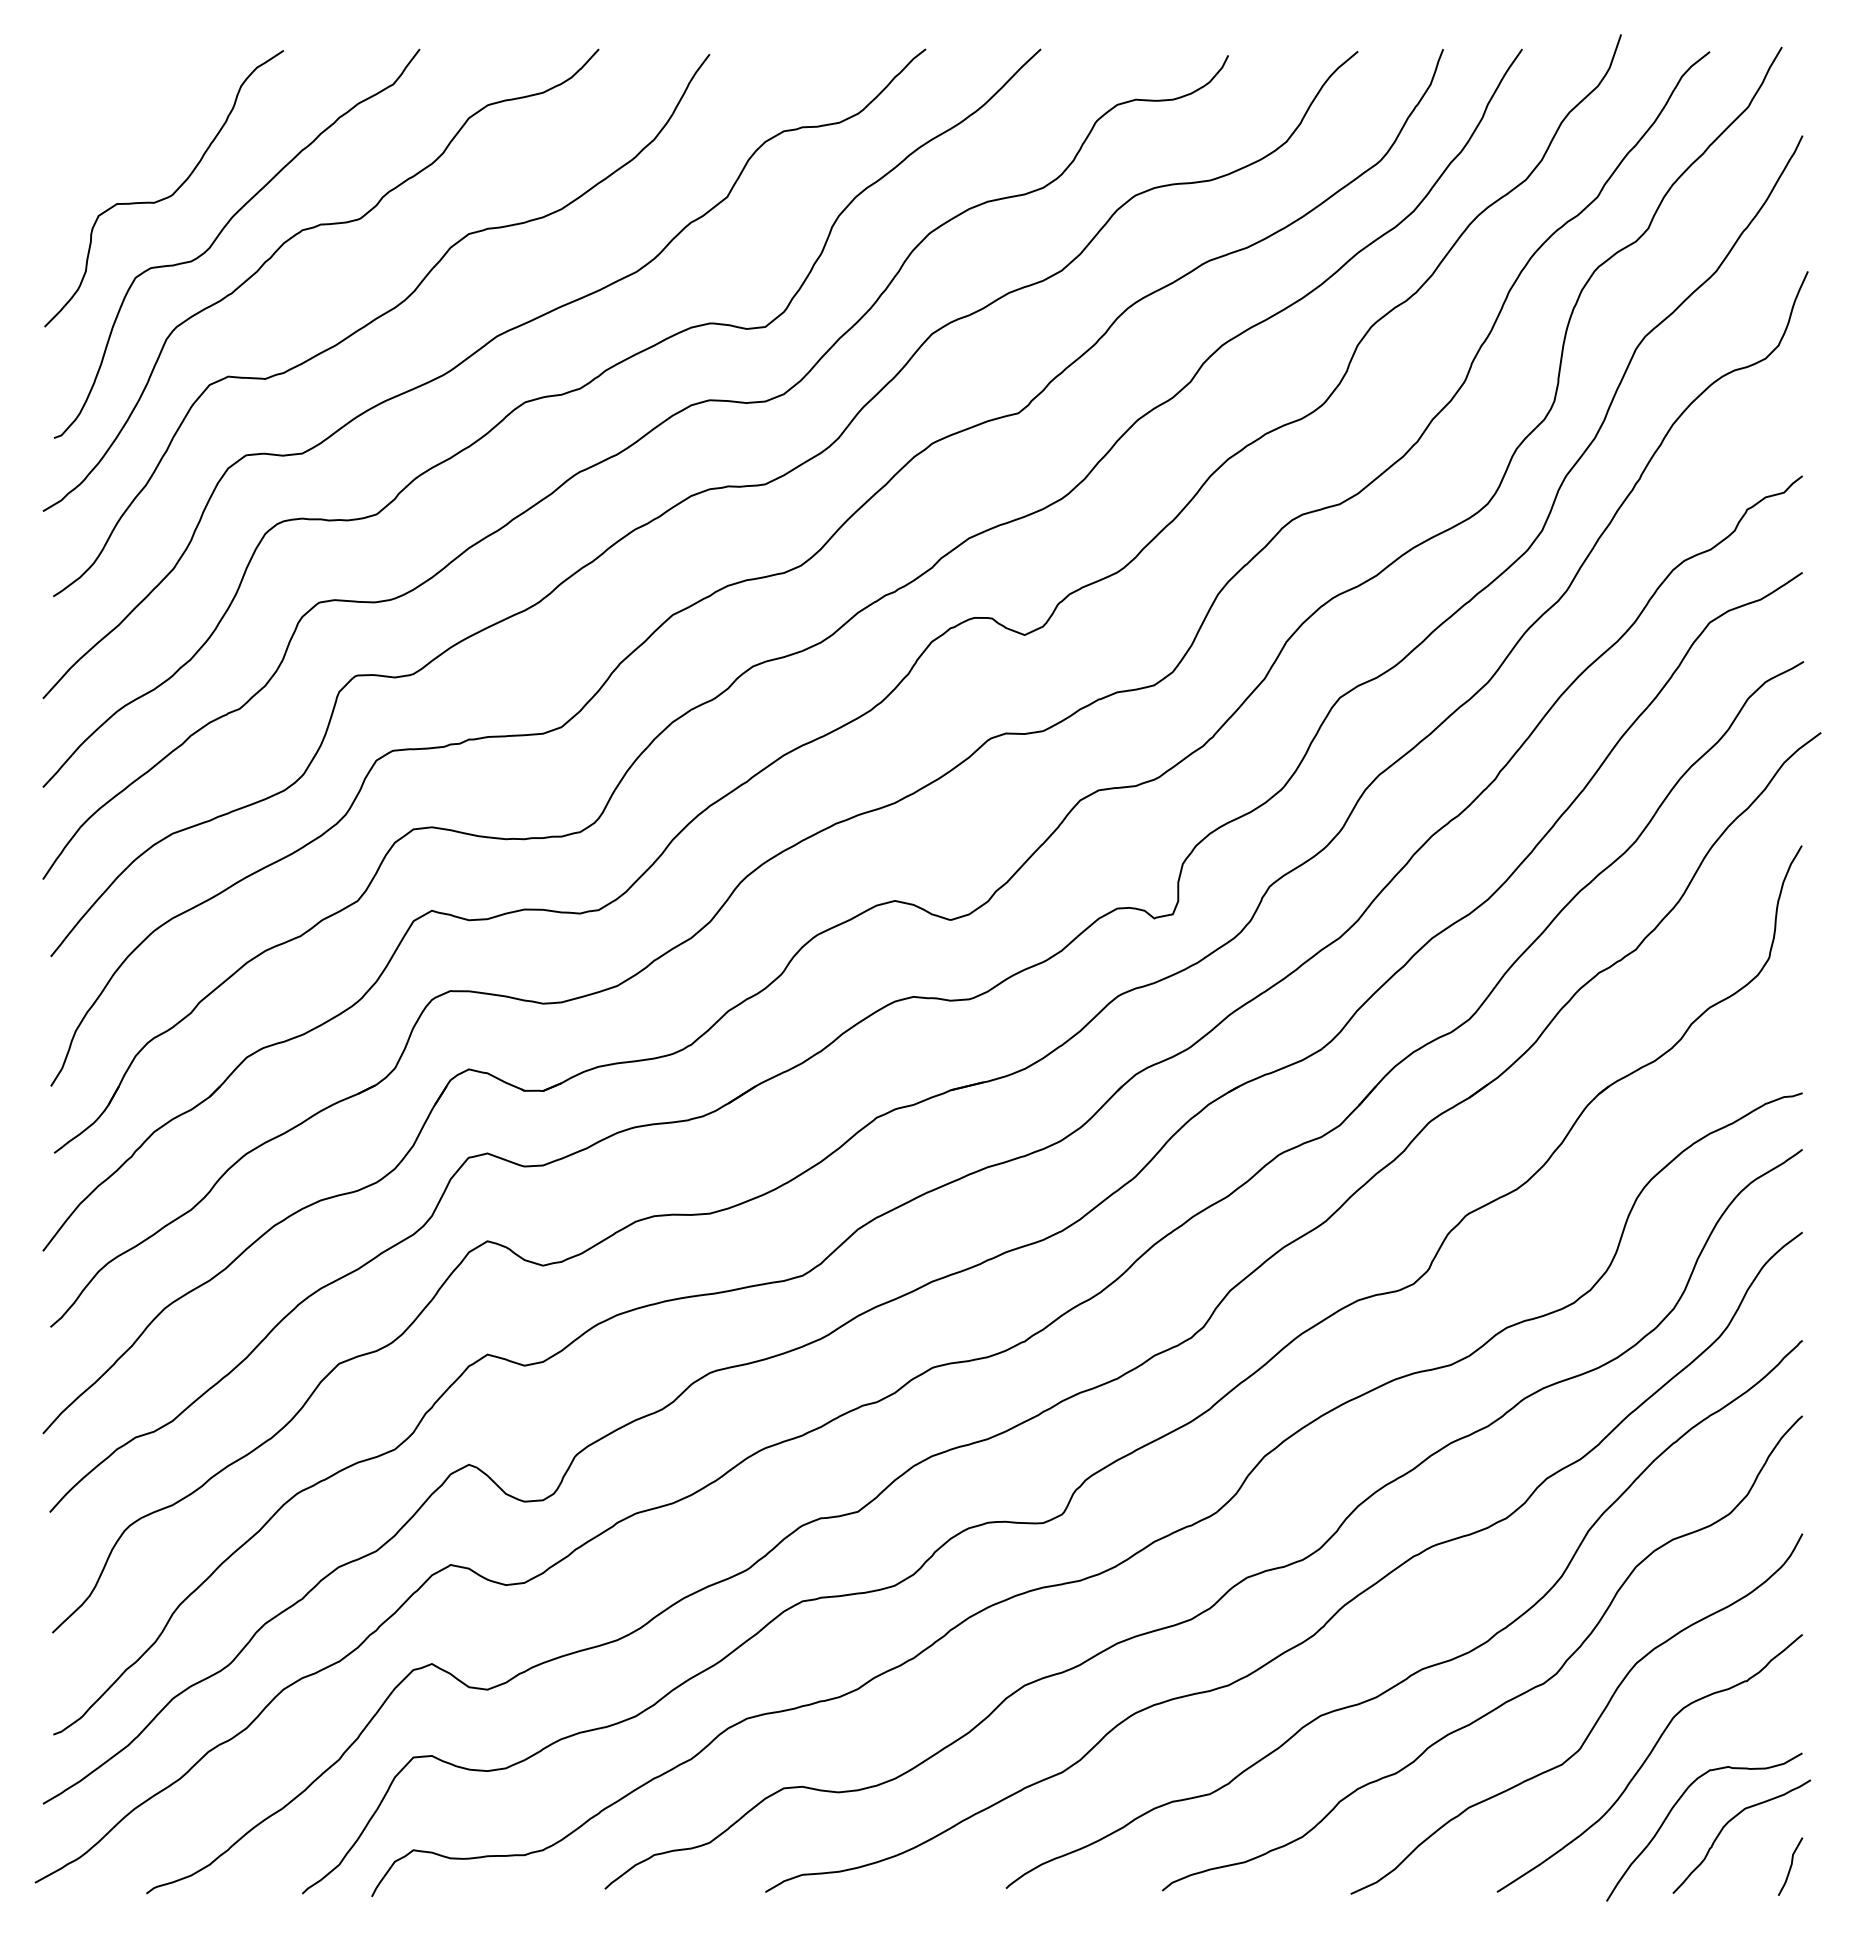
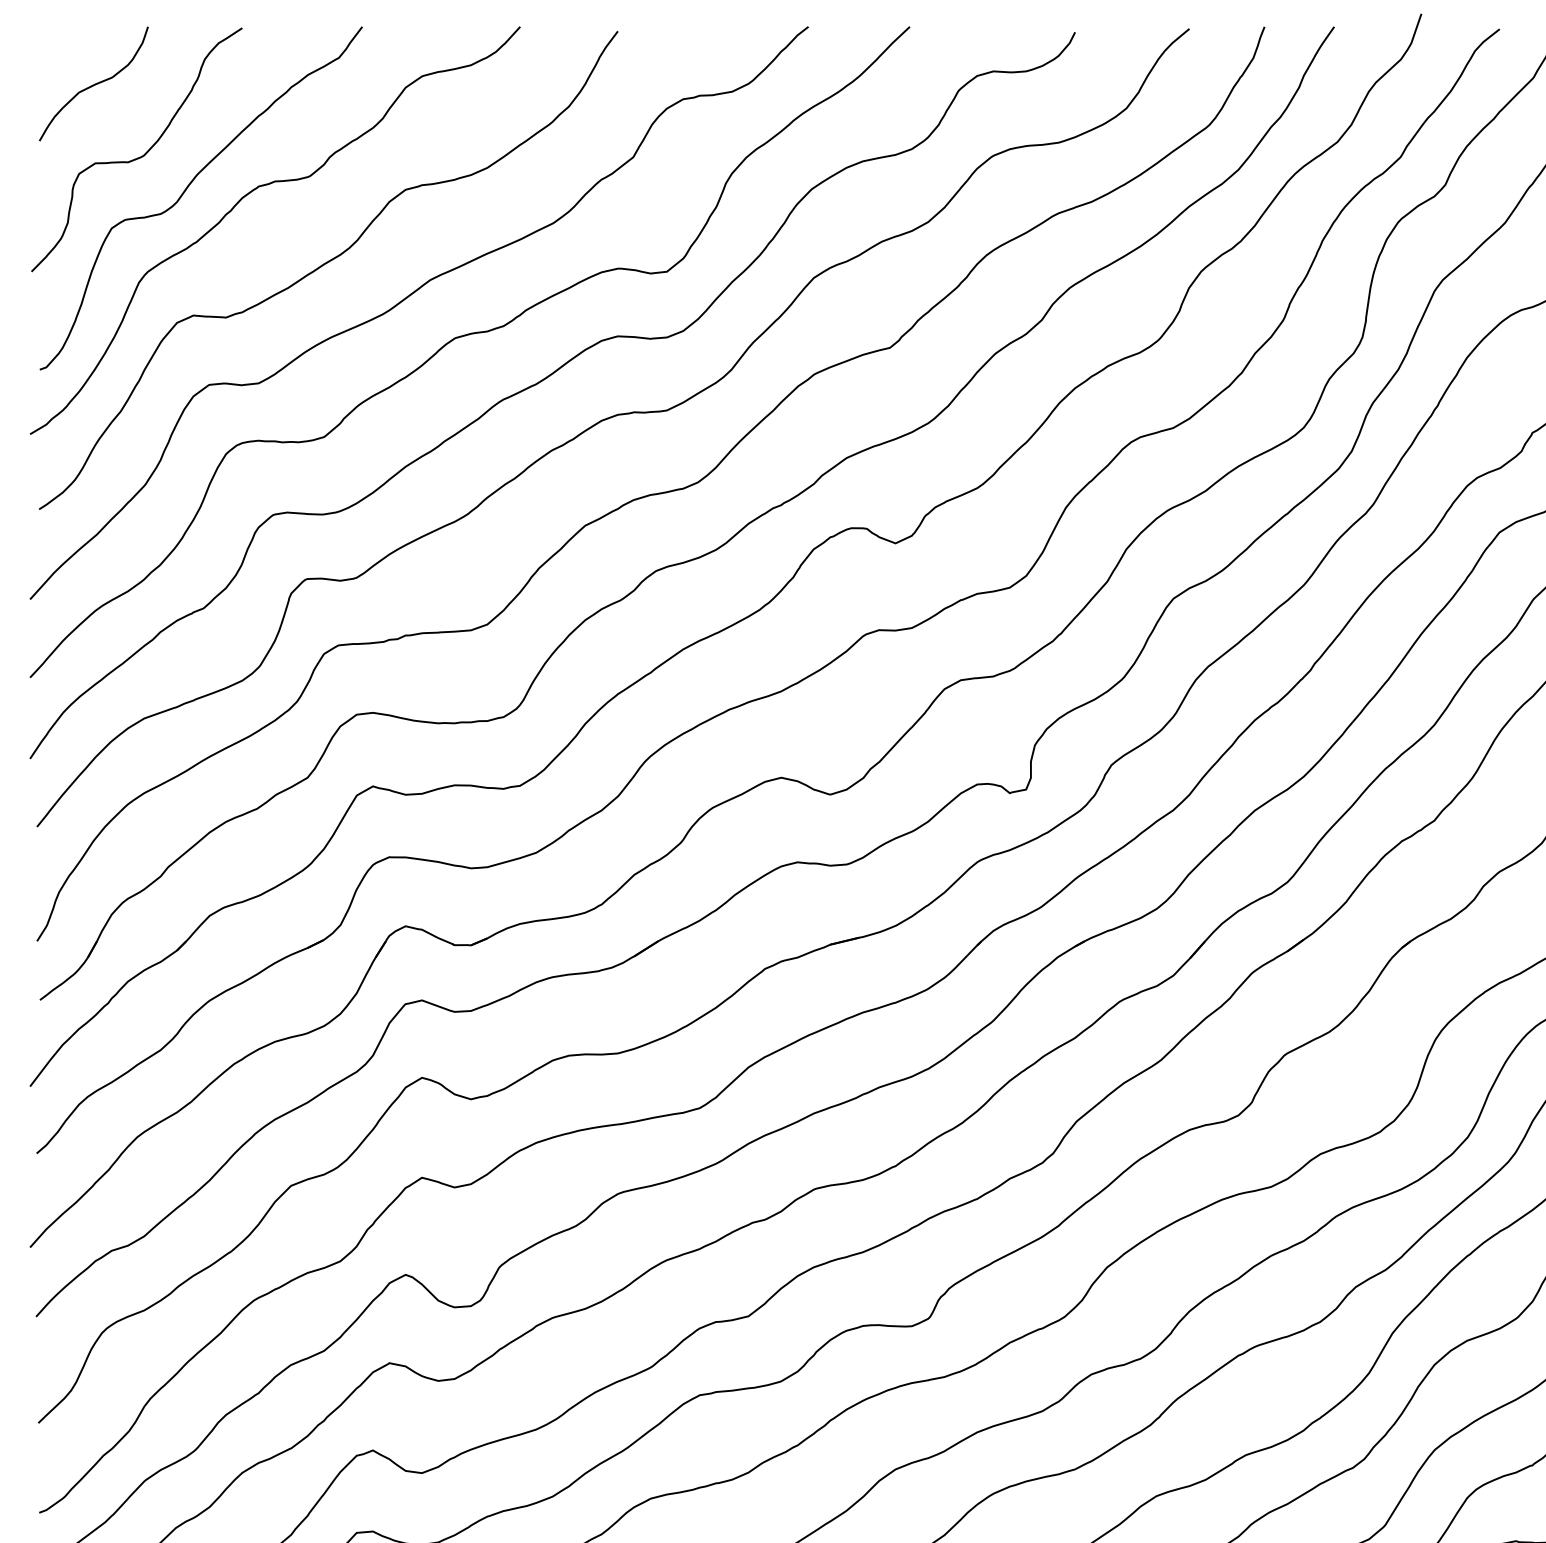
curve: (116, 113) -> (94, 83), added

